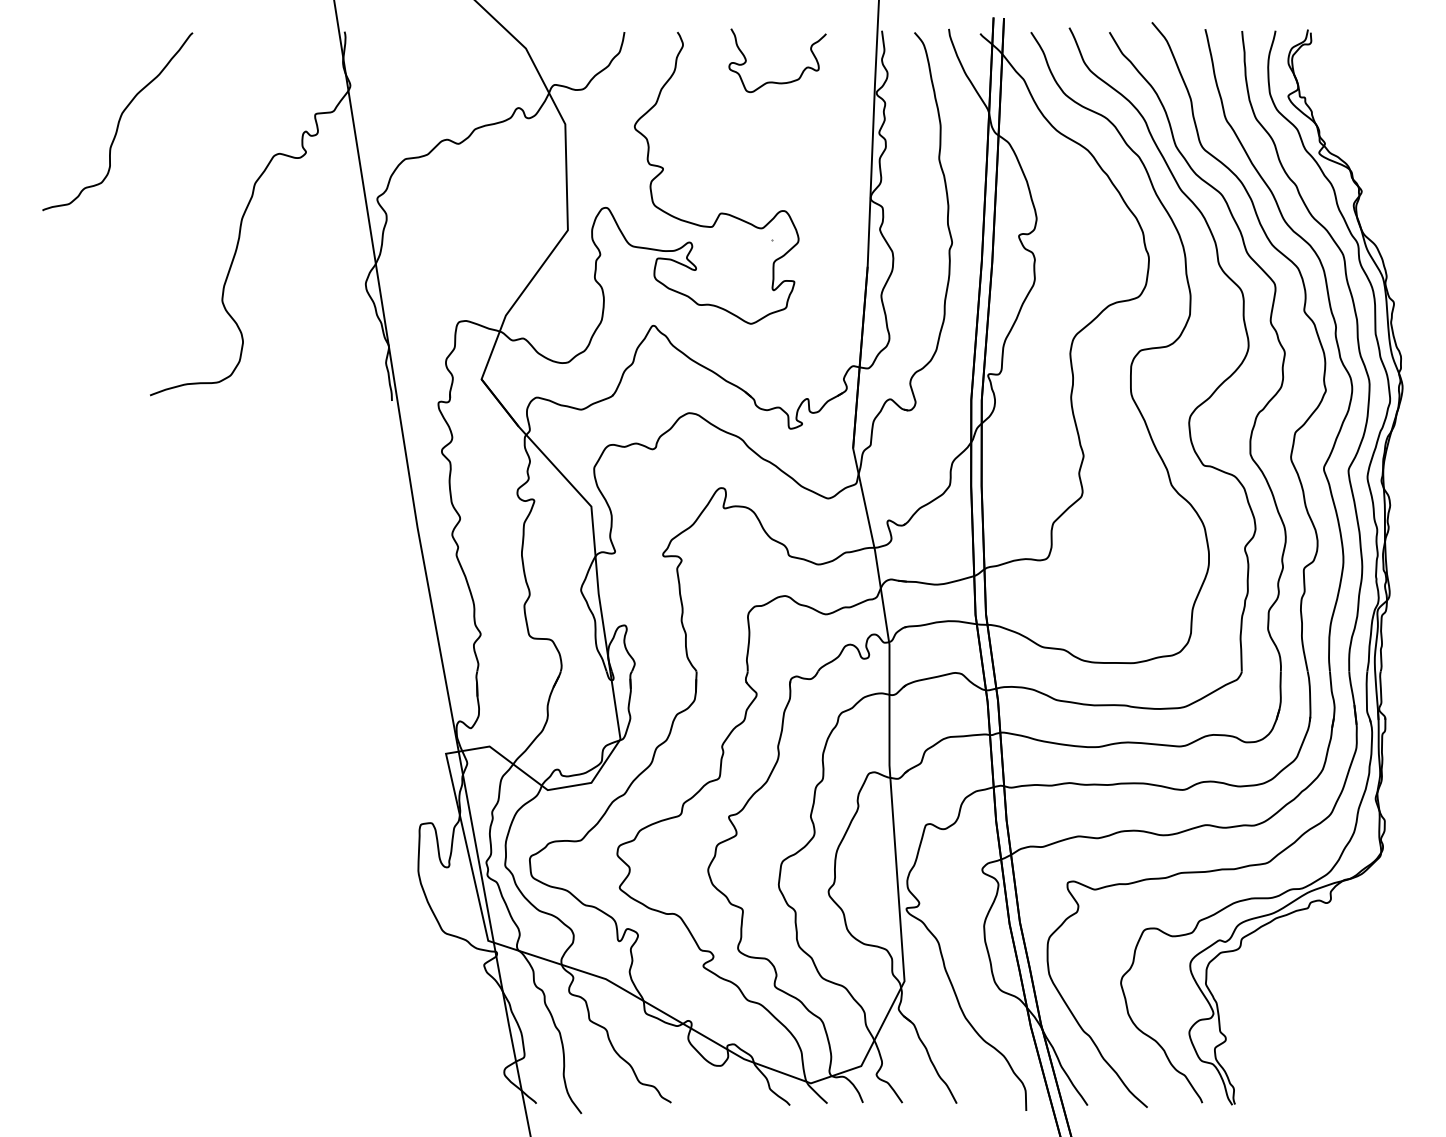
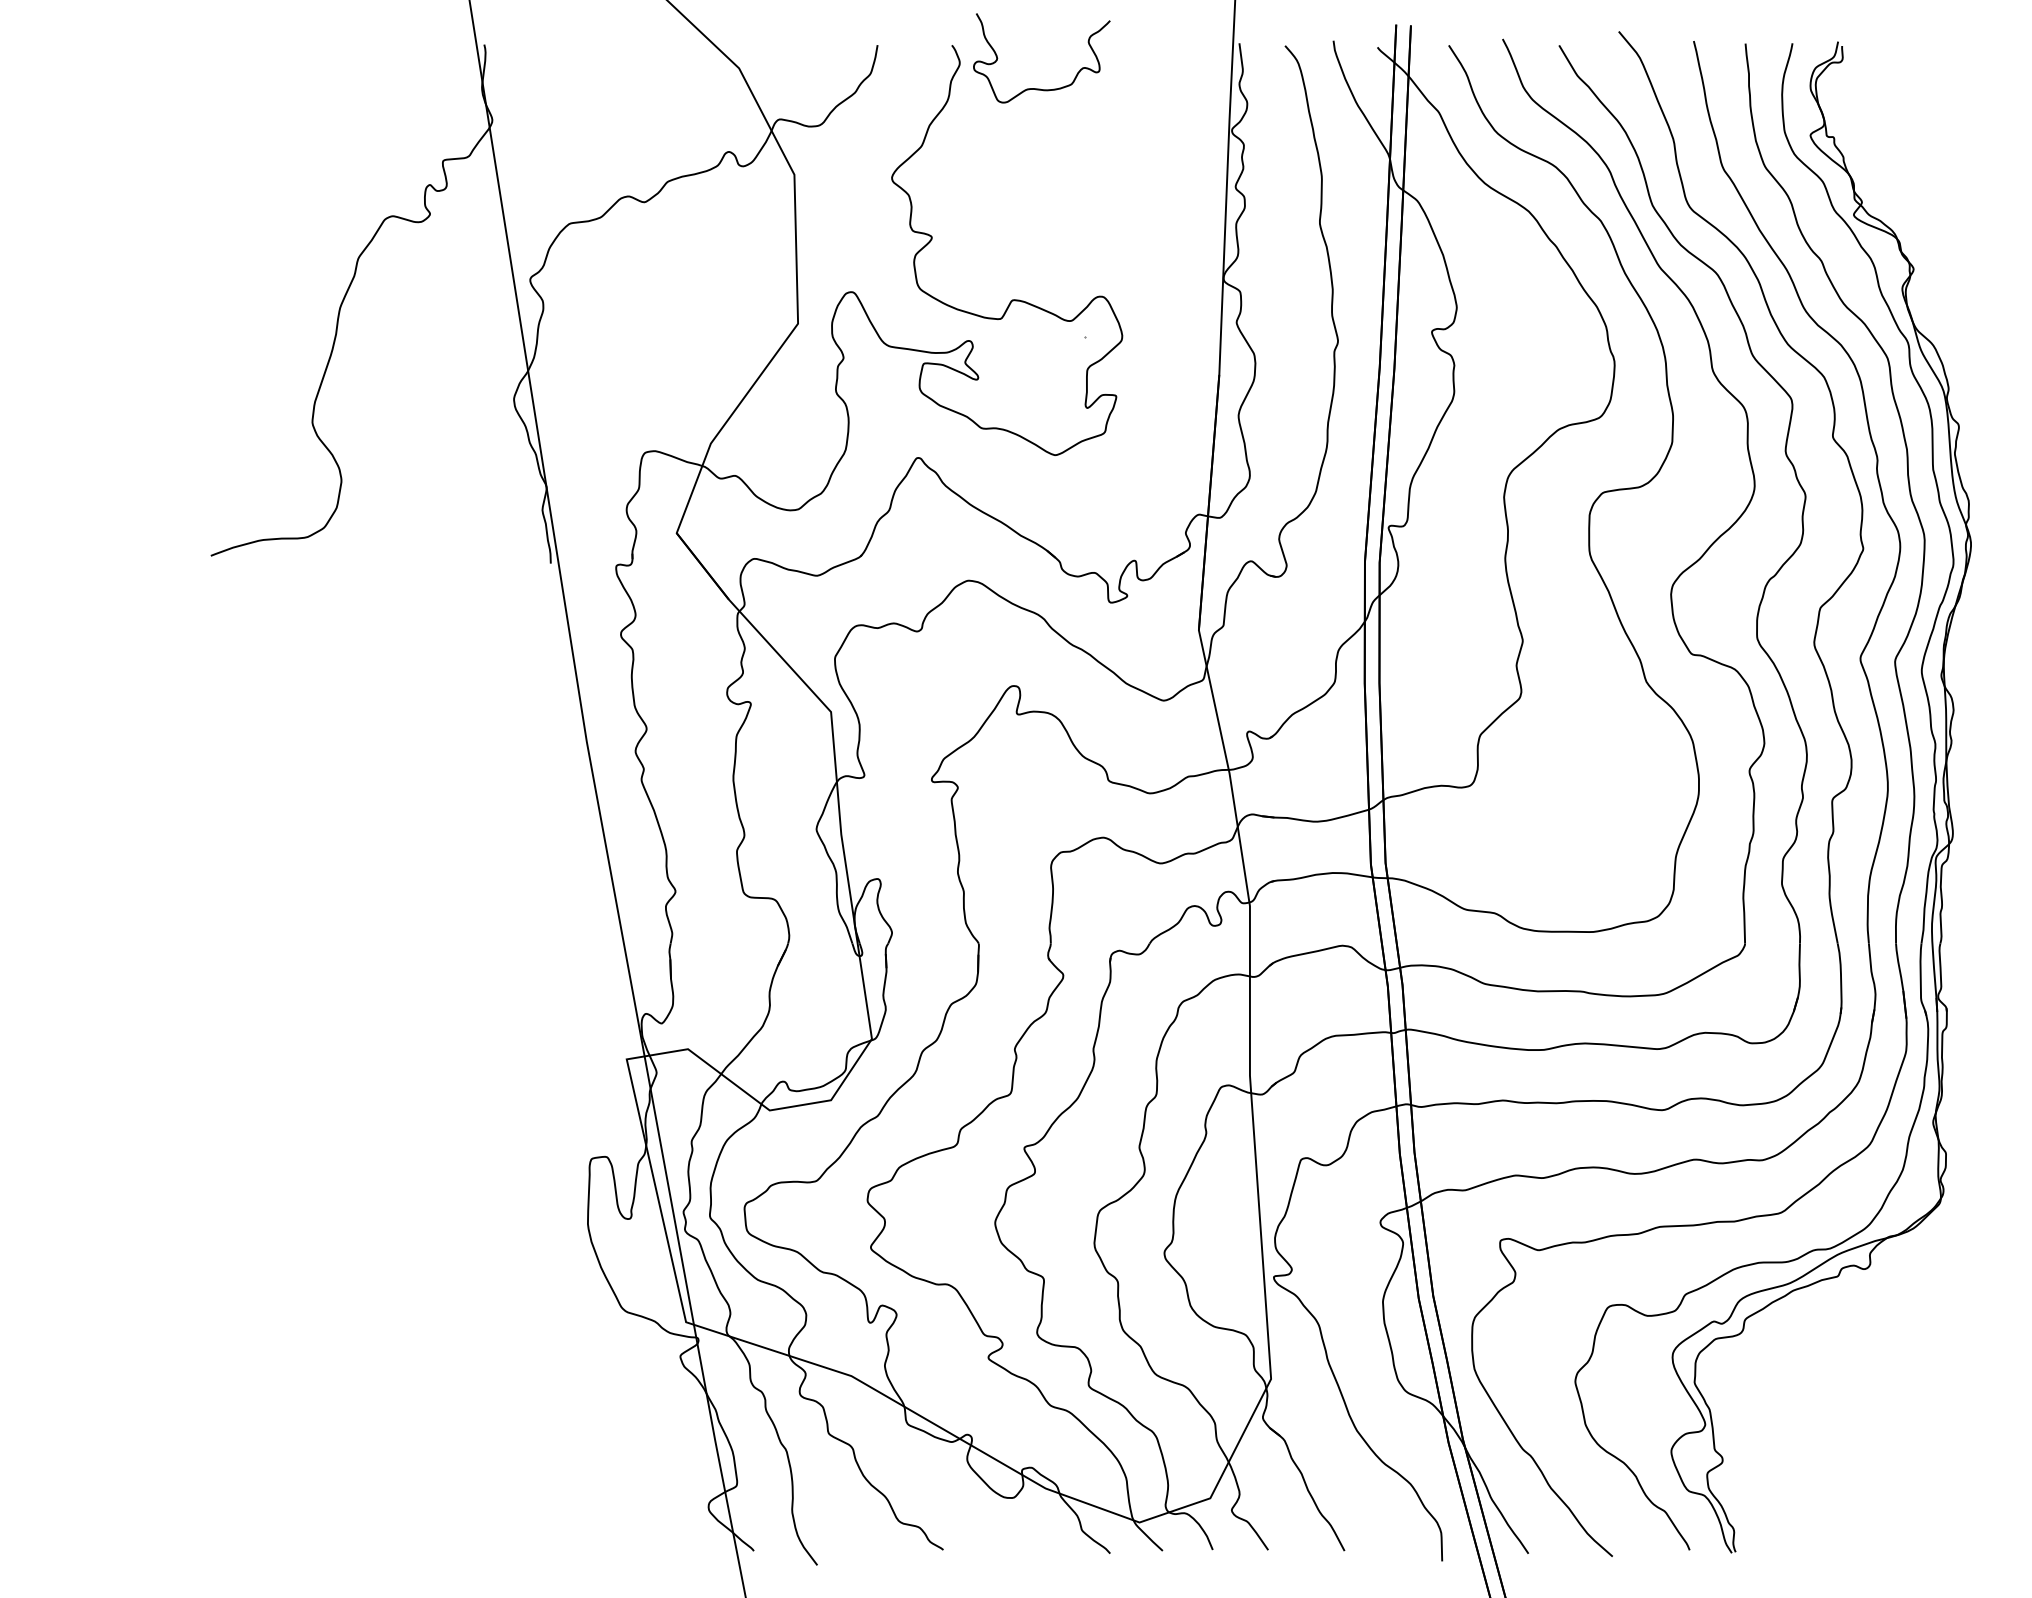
curve: (776, 82) -> (1040, 88), moved
curve: (118, 121) -> (166, 170), removed

